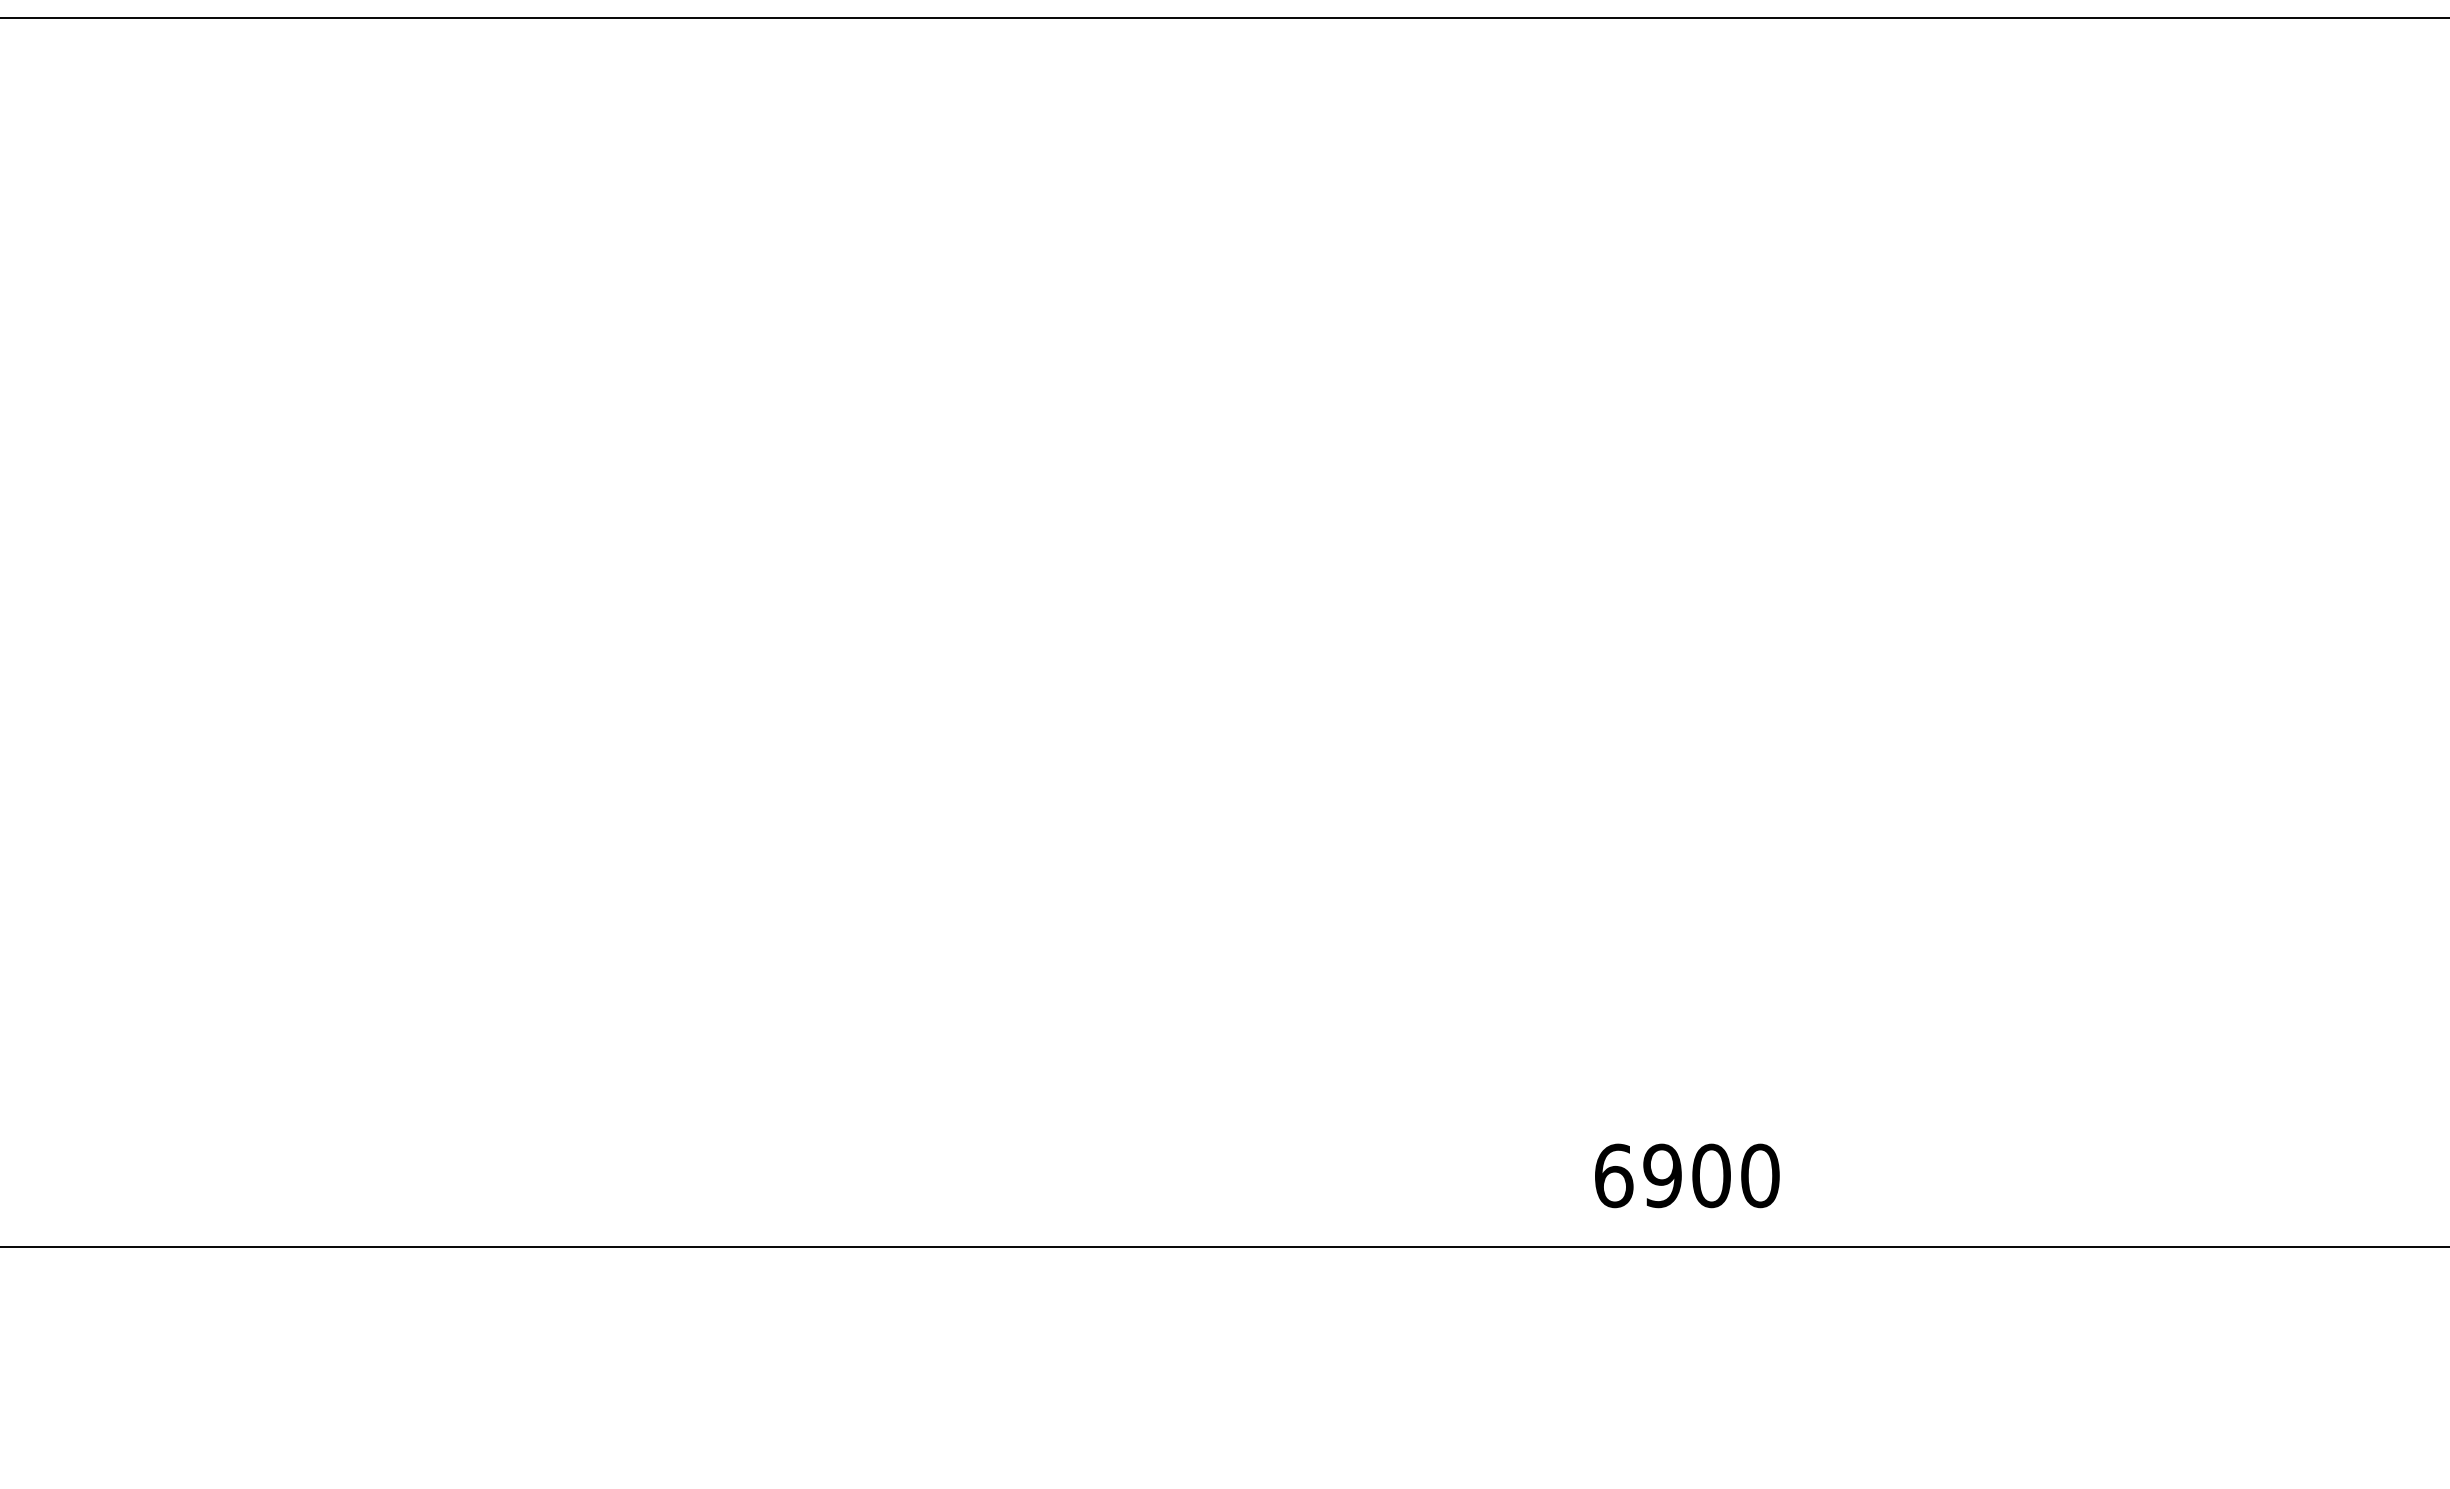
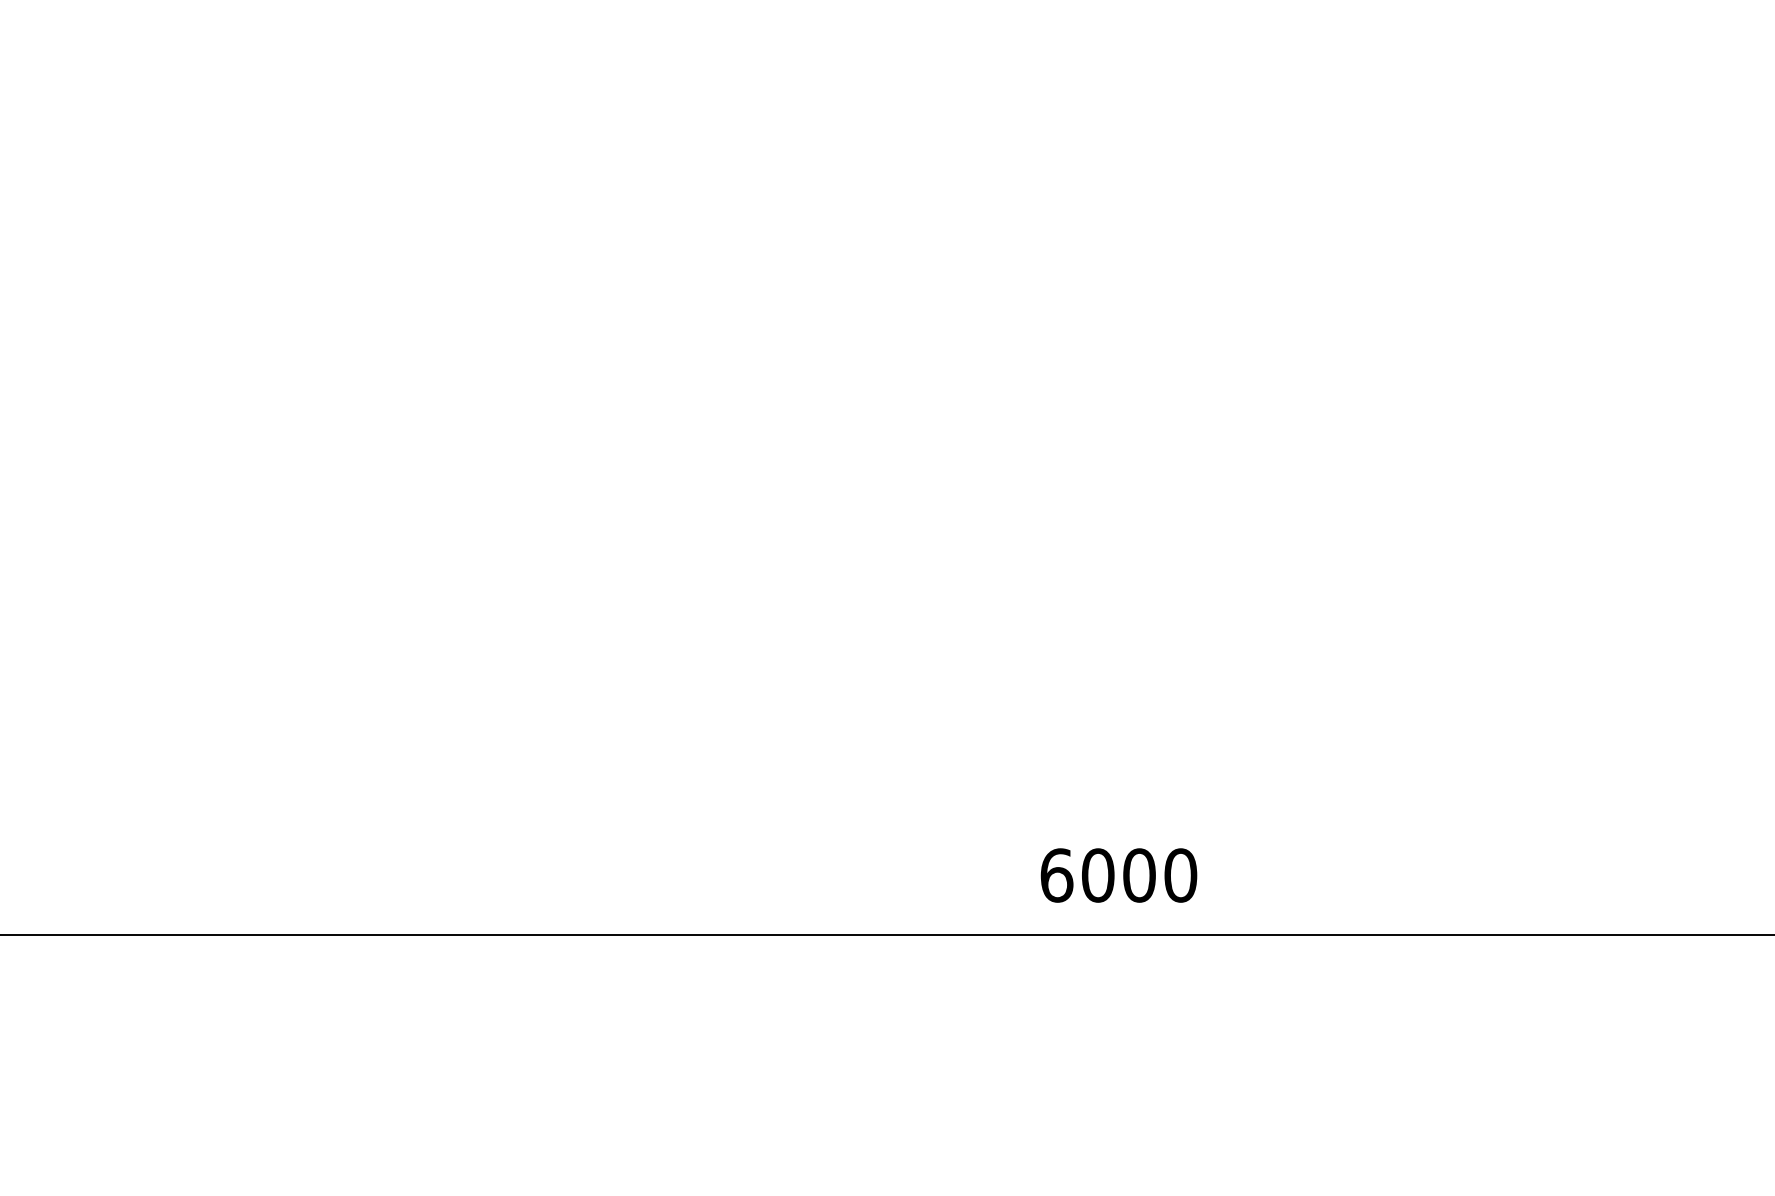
text: (1662, 1175) -> (1097, 875), 6900 -> 6000

